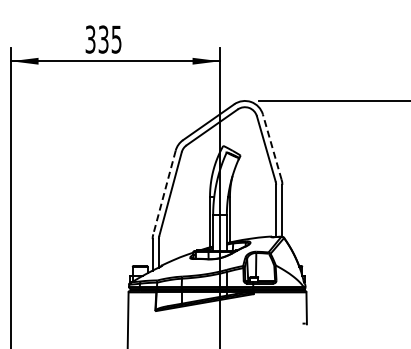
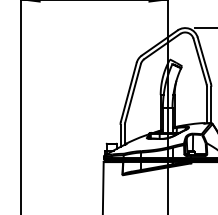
line: (272, 147) -> (204, 60), dashed -> solid
line: (164, 192) -> (128, 92), dashed -> solid

